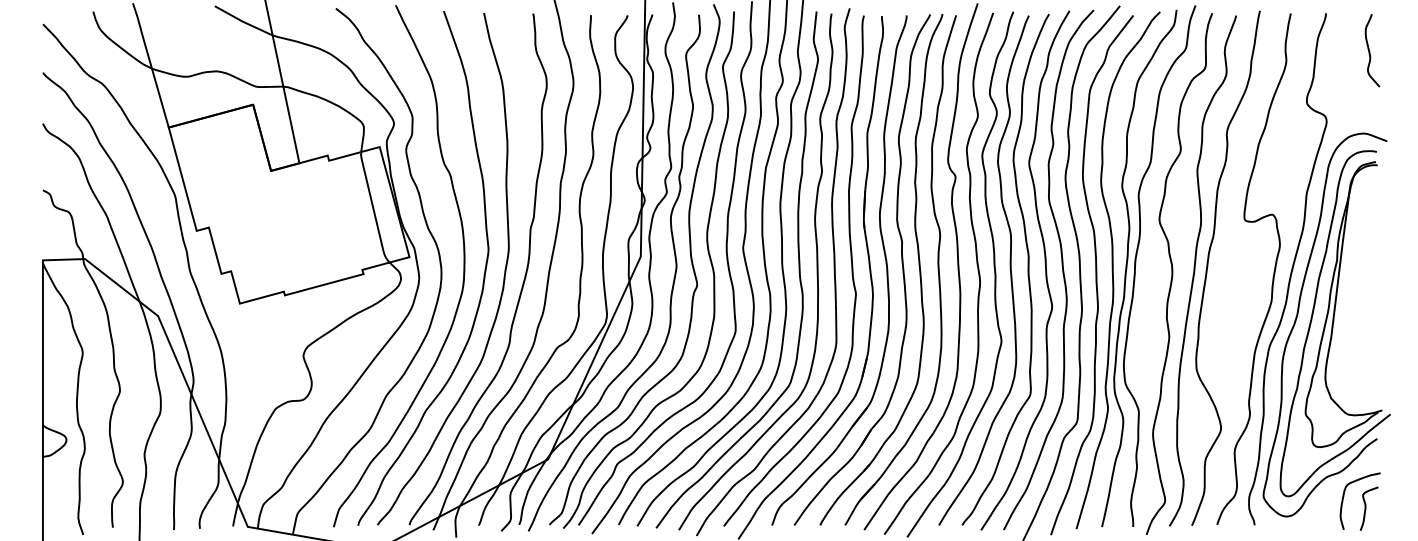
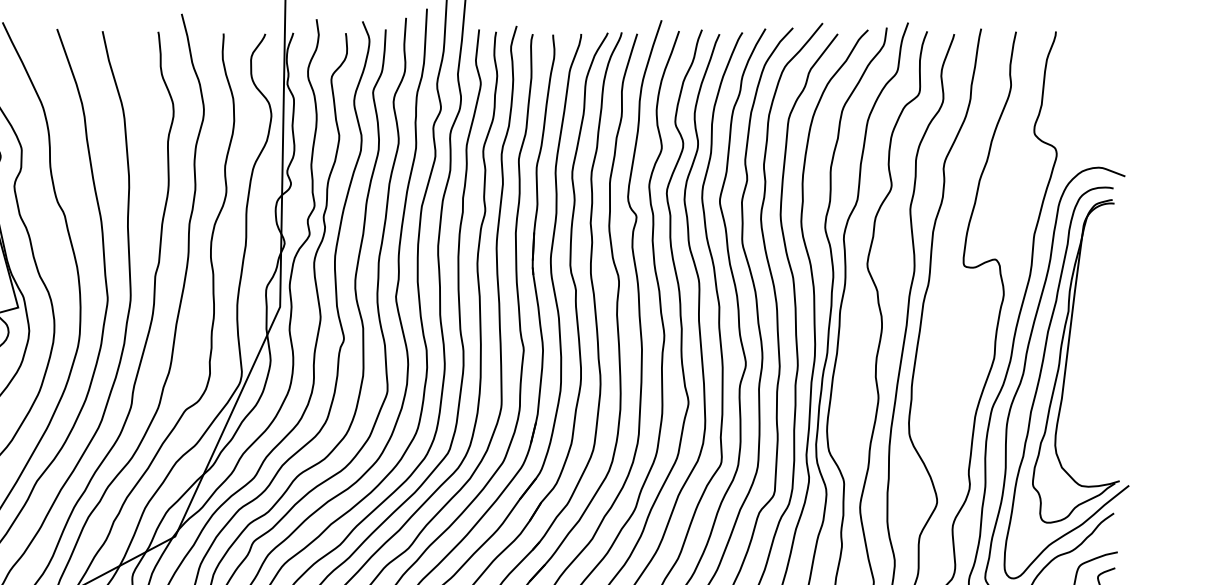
curve: (1370, 51) -> (1106, 74), removed

